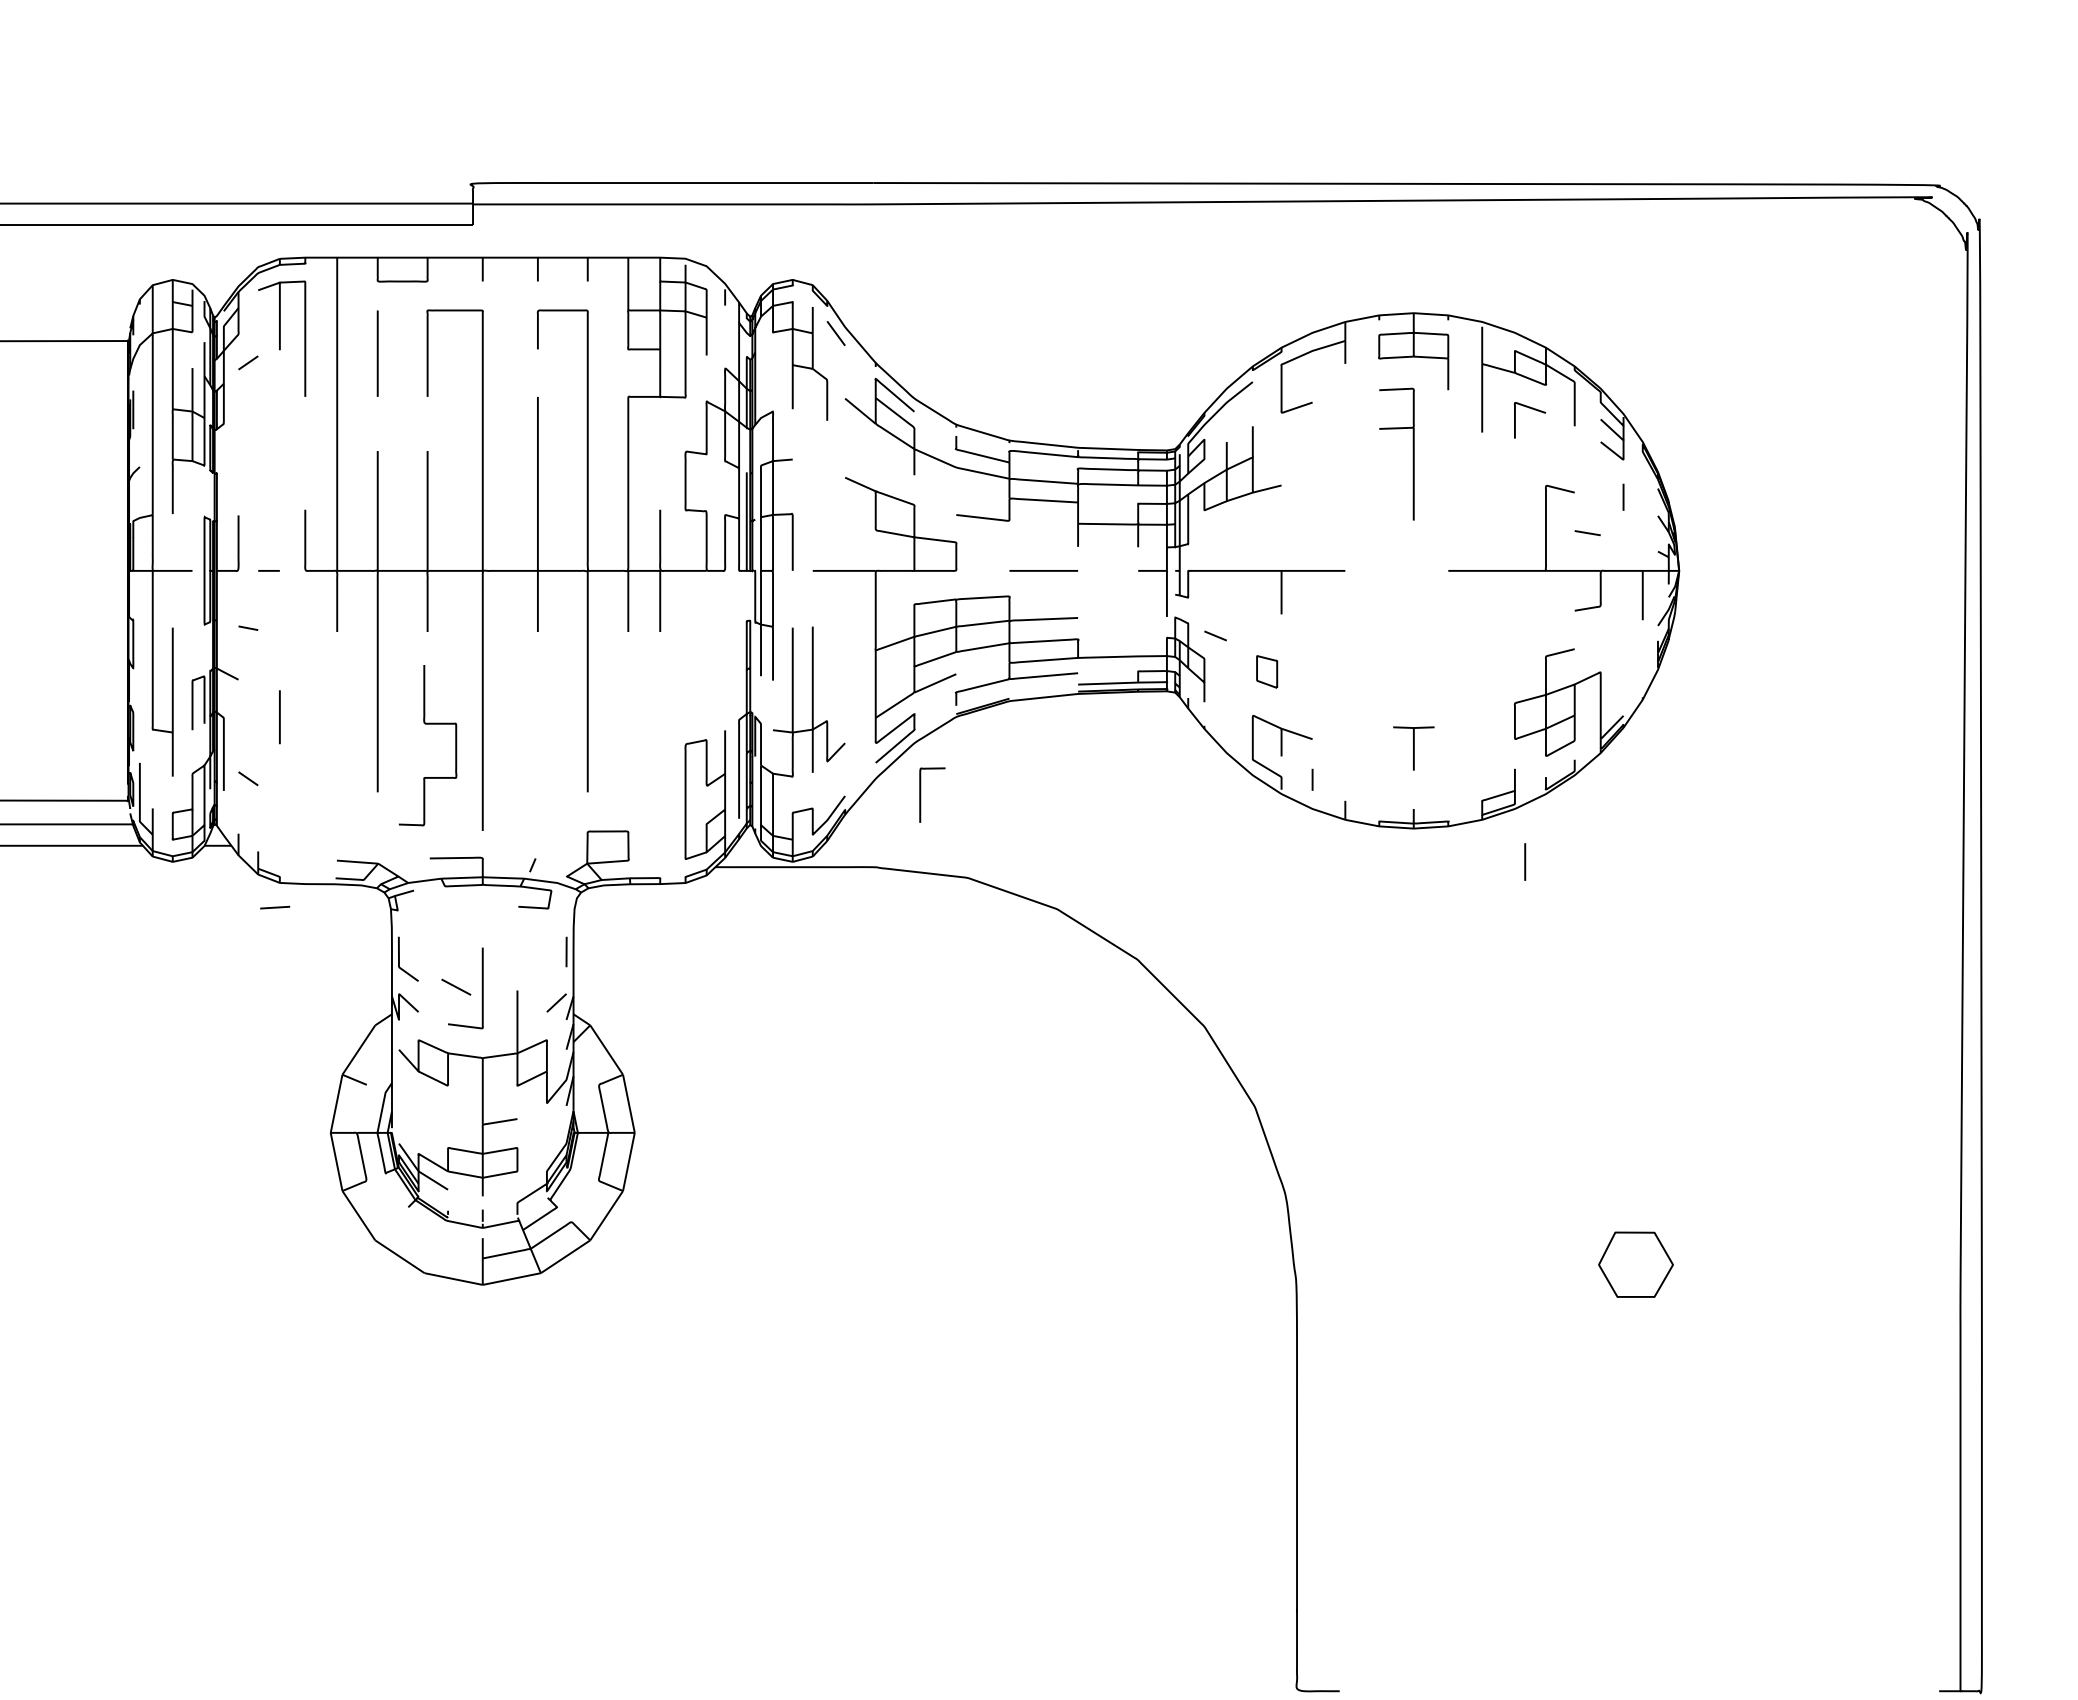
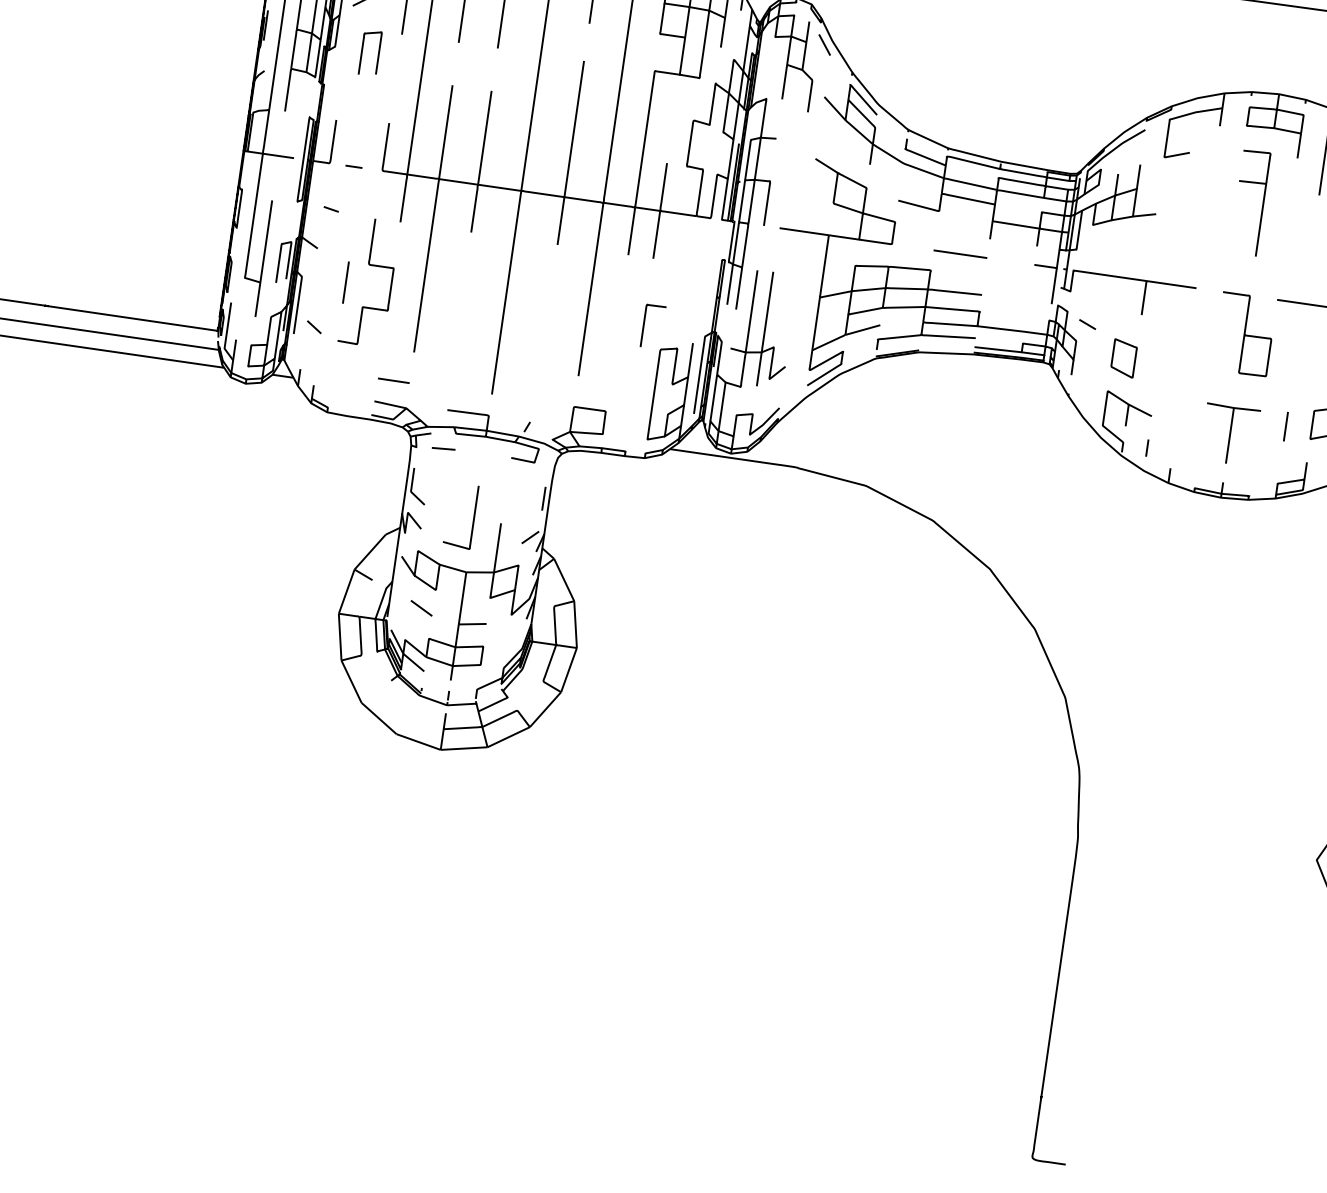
curve: (259, 425) -> (362, 51), added
curve: (1414, 619) -> (1245, 334), added
part: (1266, 671) -> (1123, 358), size x1.43
curve: (427, 724) -> (371, 265), moved
part: (1413, 748) -> (1229, 434), size x1.67
curve: (921, 794) -> (644, 325), moved
line: (357, 831) -> (393, 380), added
line: (1525, 861) -> (1286, 426), moved
line: (275, 907) -> (443, 448), moved
line: (456, 986) -> (421, 607), moved

